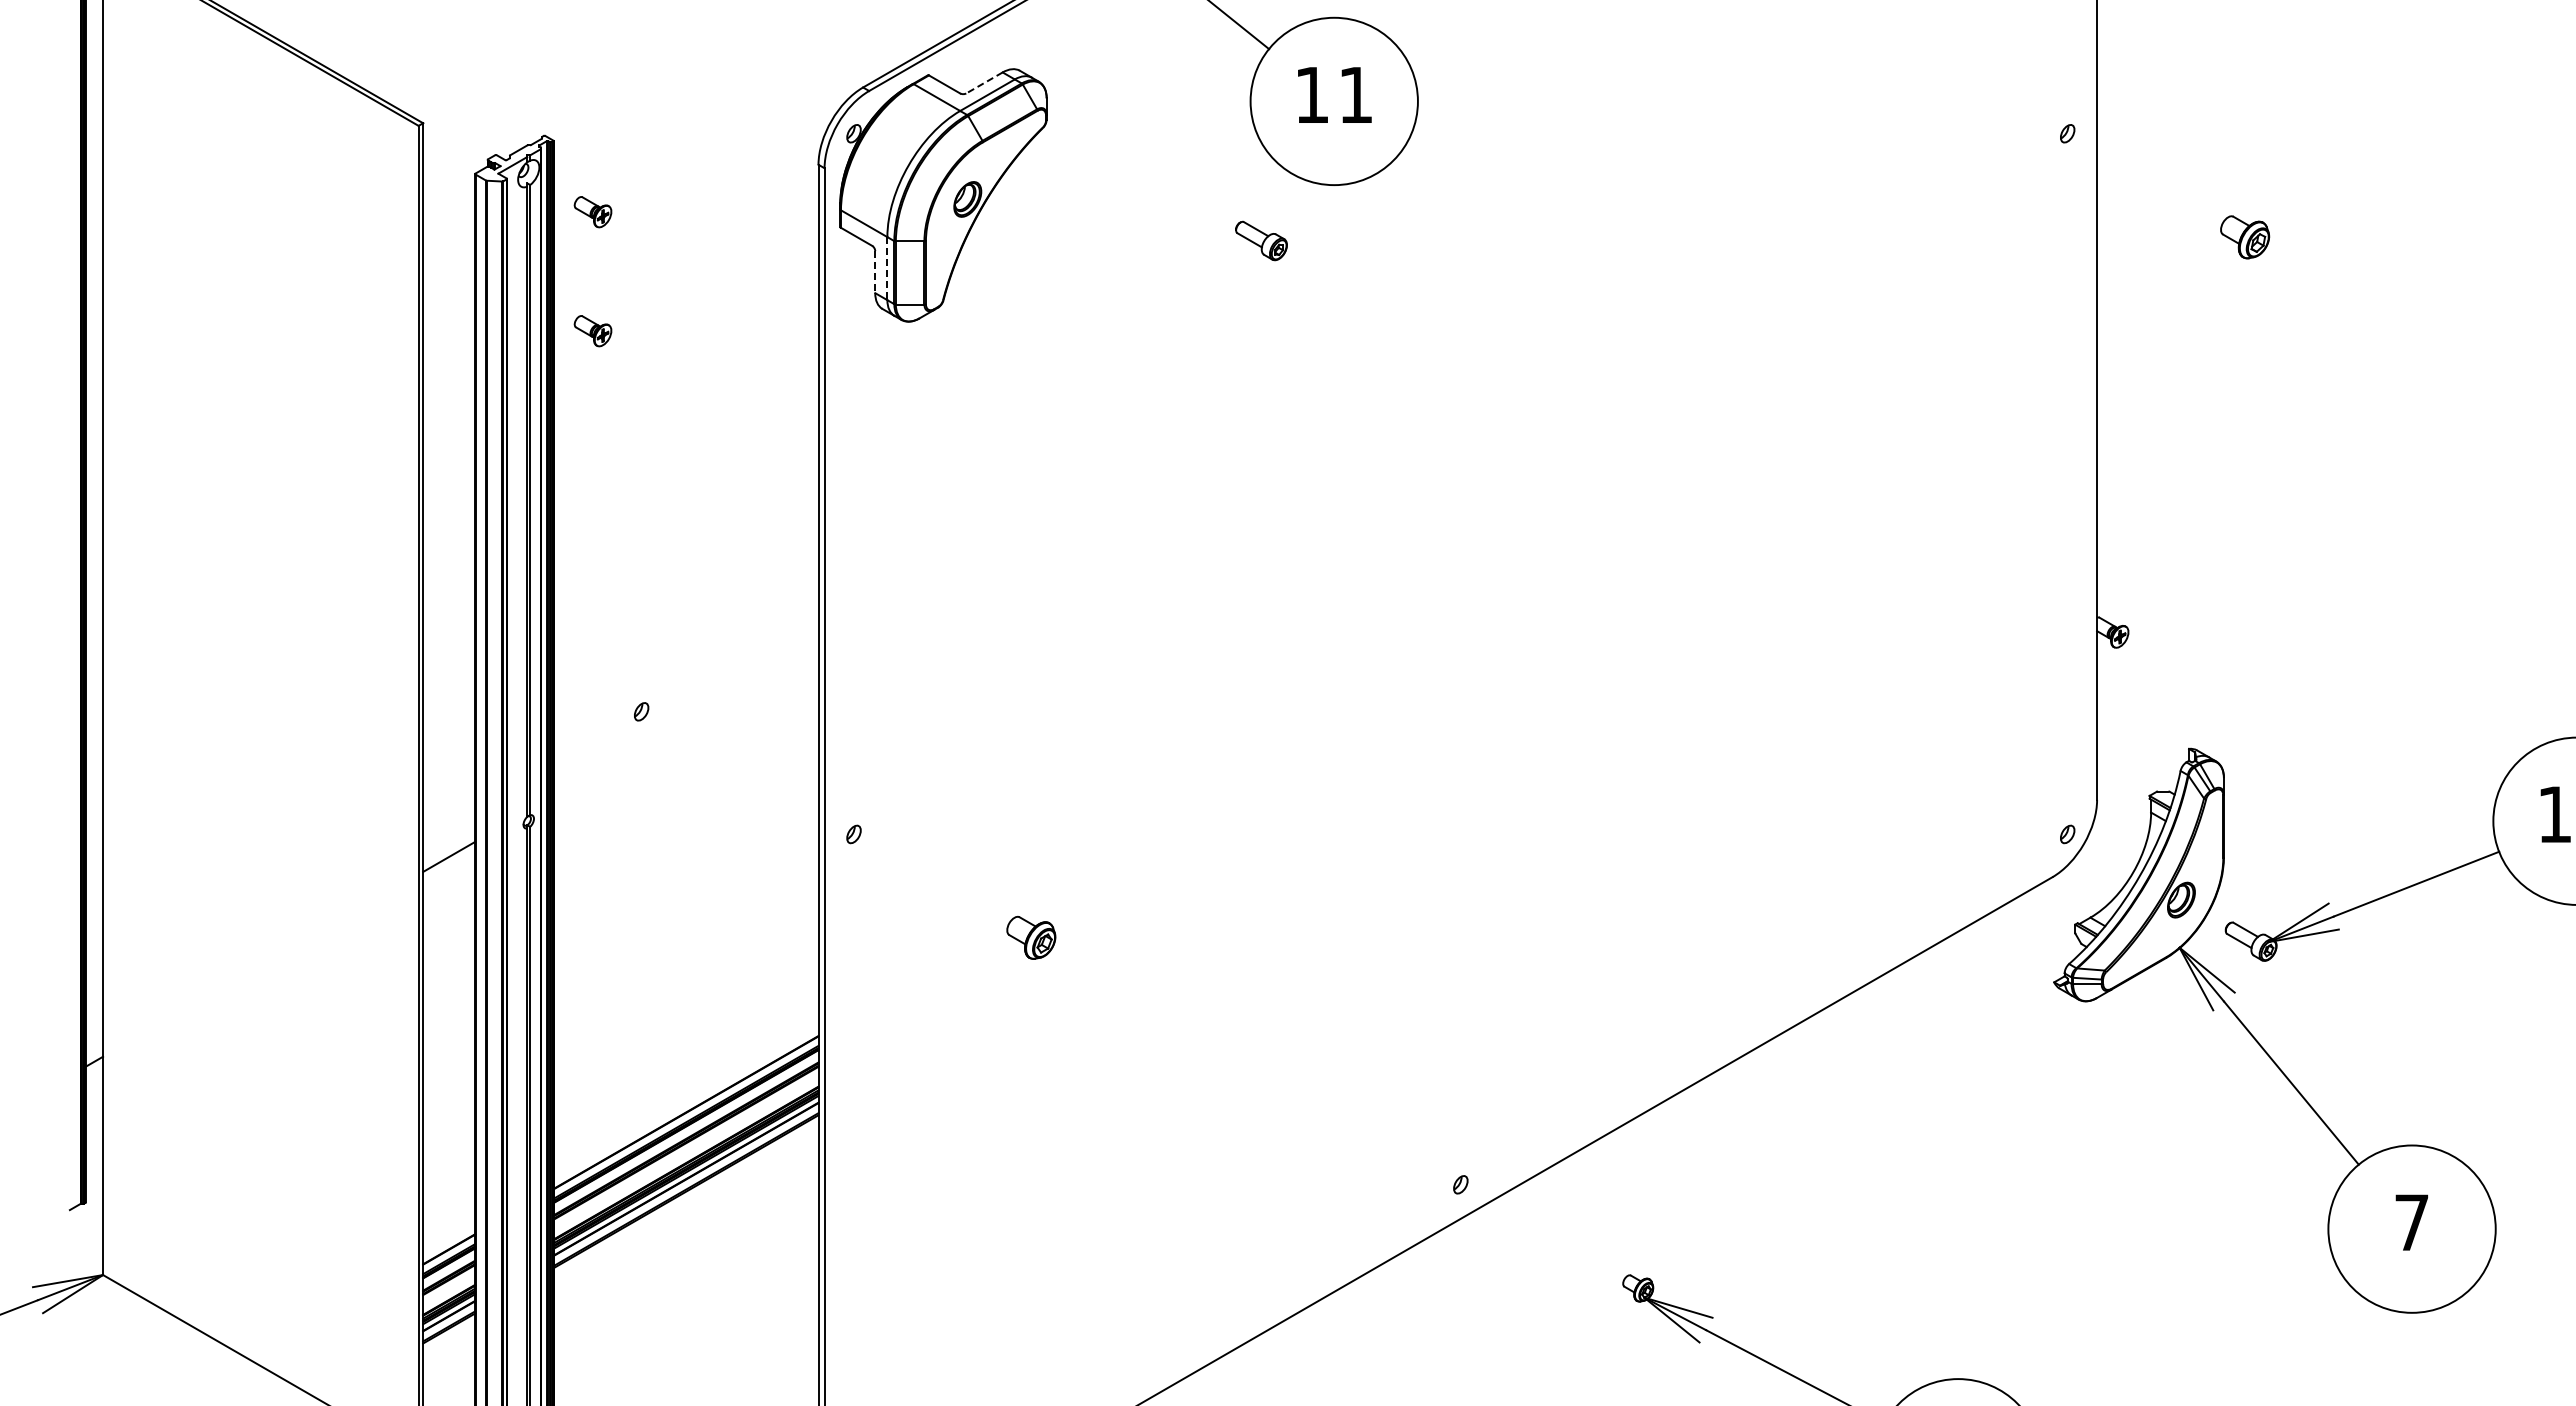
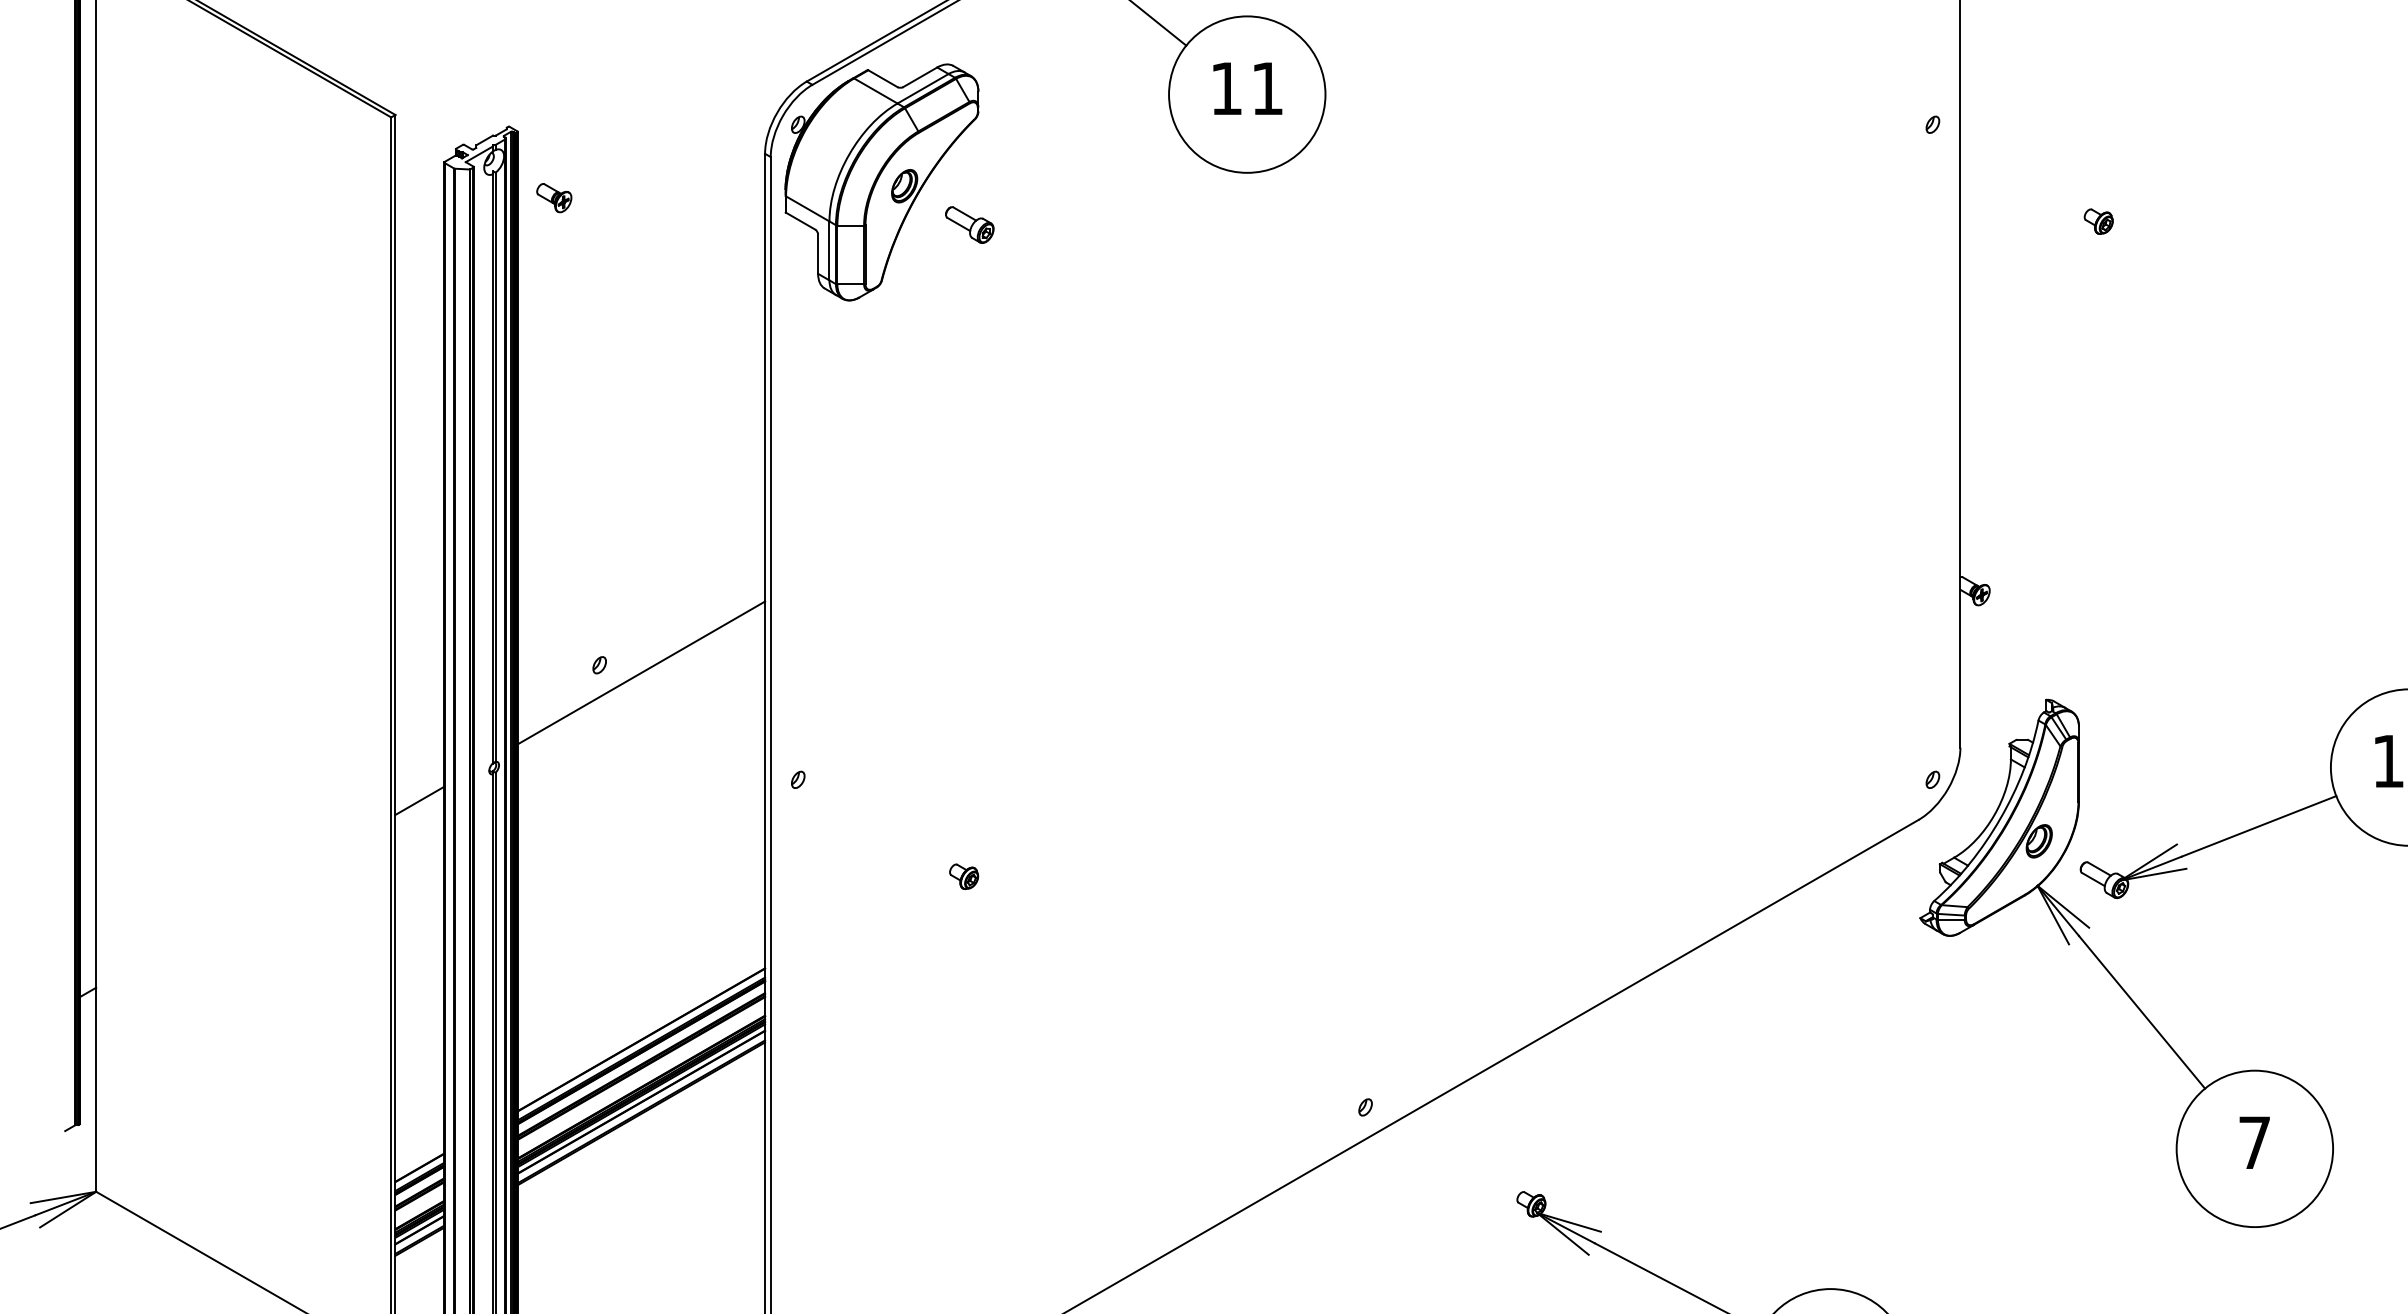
line: (984, 83) -> (920, 77), dashed -> solid
part: (2244, 237) -> (2098, 221), size x0.62
part: (1261, 240) -> (969, 224), moved
line: (887, 268) -> (829, 250), dashed -> solid
line: (875, 272) -> (818, 254), dashed -> solid
part: (592, 331) -> (553, 309), removed
line: (686, 719) -> (641, 672), added
part: (1031, 938) -> (964, 877), size x0.62

